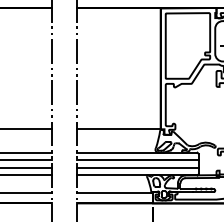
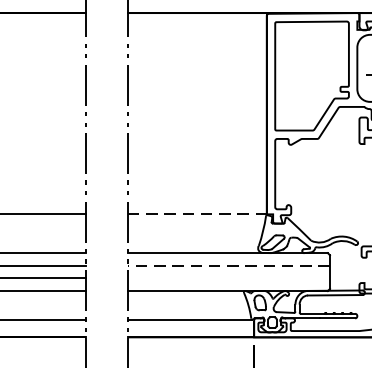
line: (118, 129) -> (196, 214), solid -> dashed
line: (137, 160) -> (228, 266), solid -> dashed
line: (137, 167) -> (228, 277), removed

